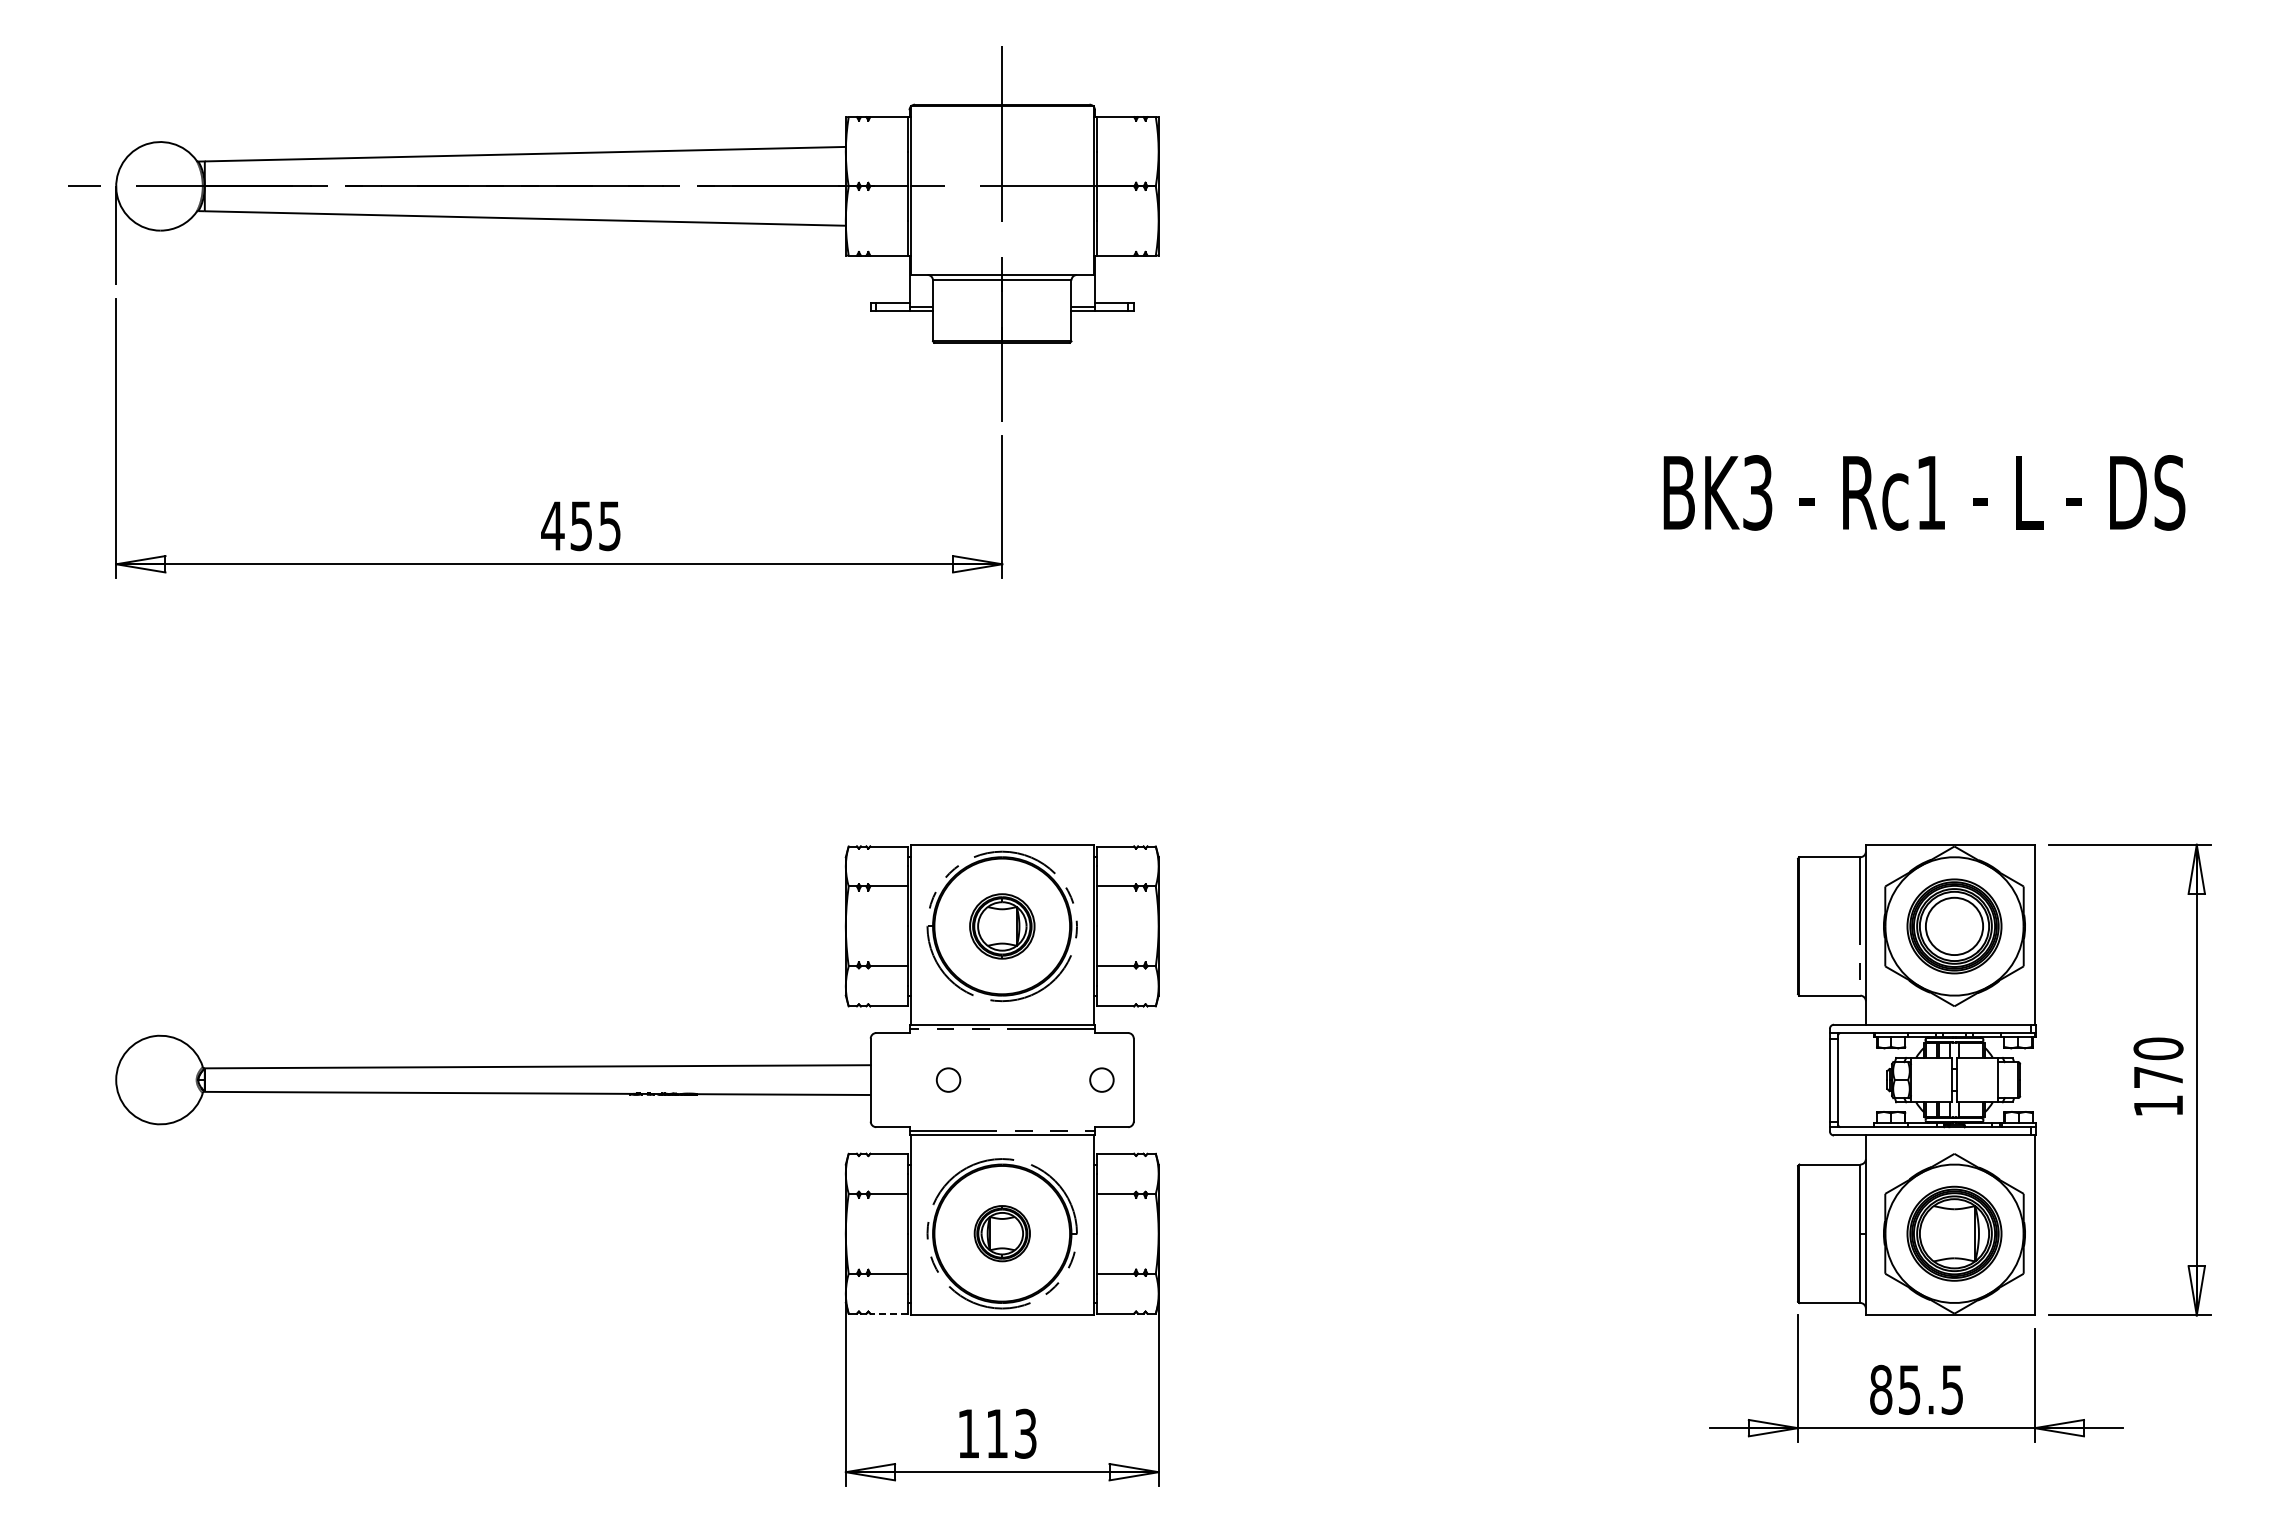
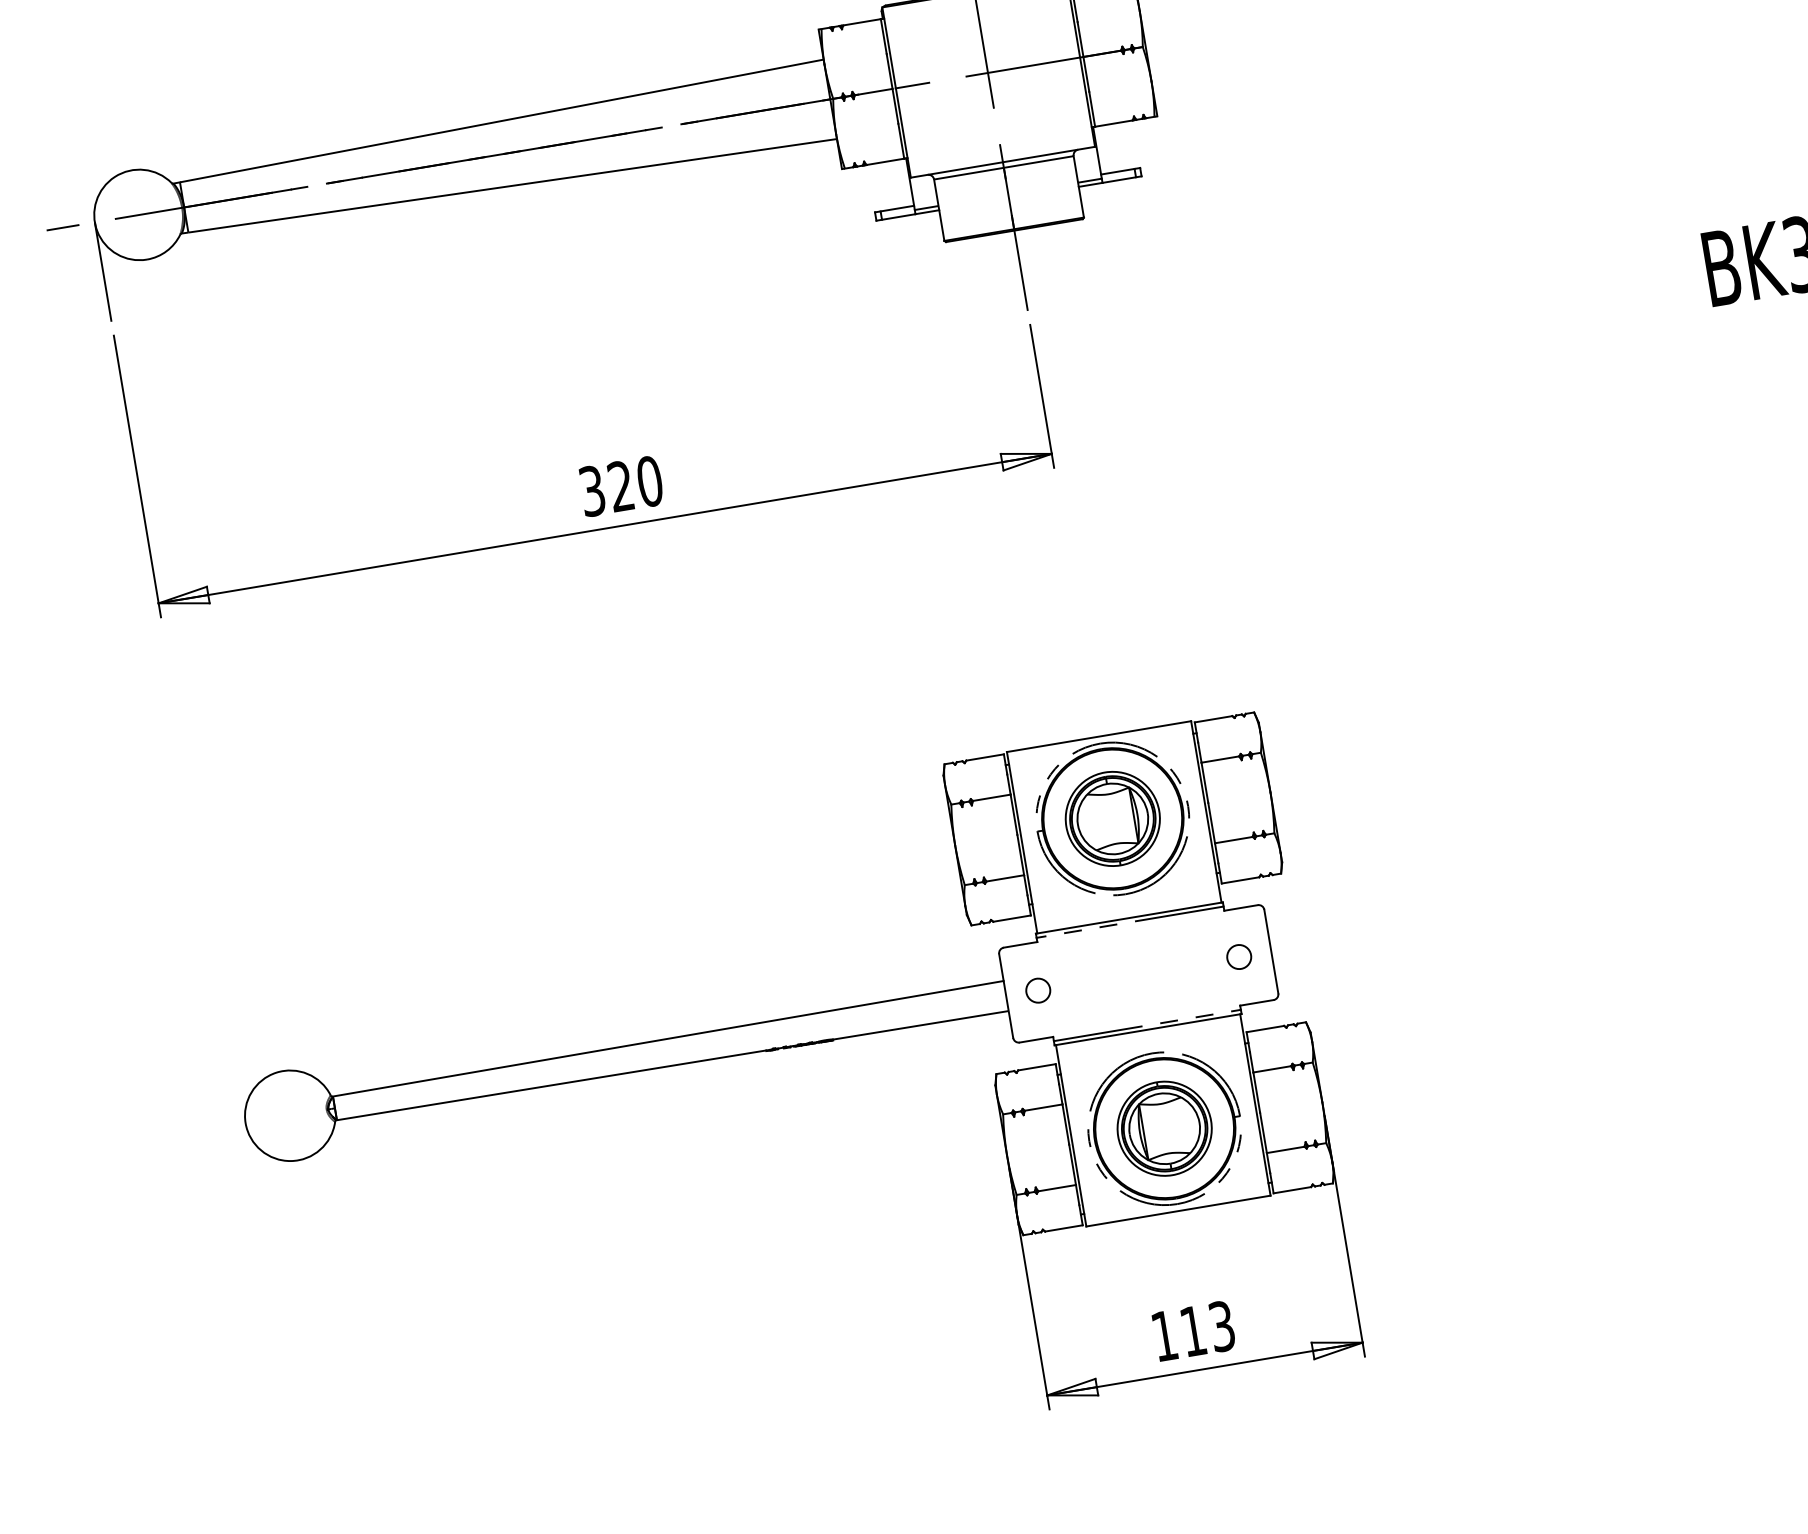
text: (581, 526) -> (621, 486), 455 -> 320
part: (1002, 926) -> (1113, 818), size x1.43
circle: (948, 1079) -> (1038, 990), moved
part: (1002, 1233) -> (1164, 1128), size x1.67
line: (888, 1313) -> (1063, 1228), dashed -> solid

